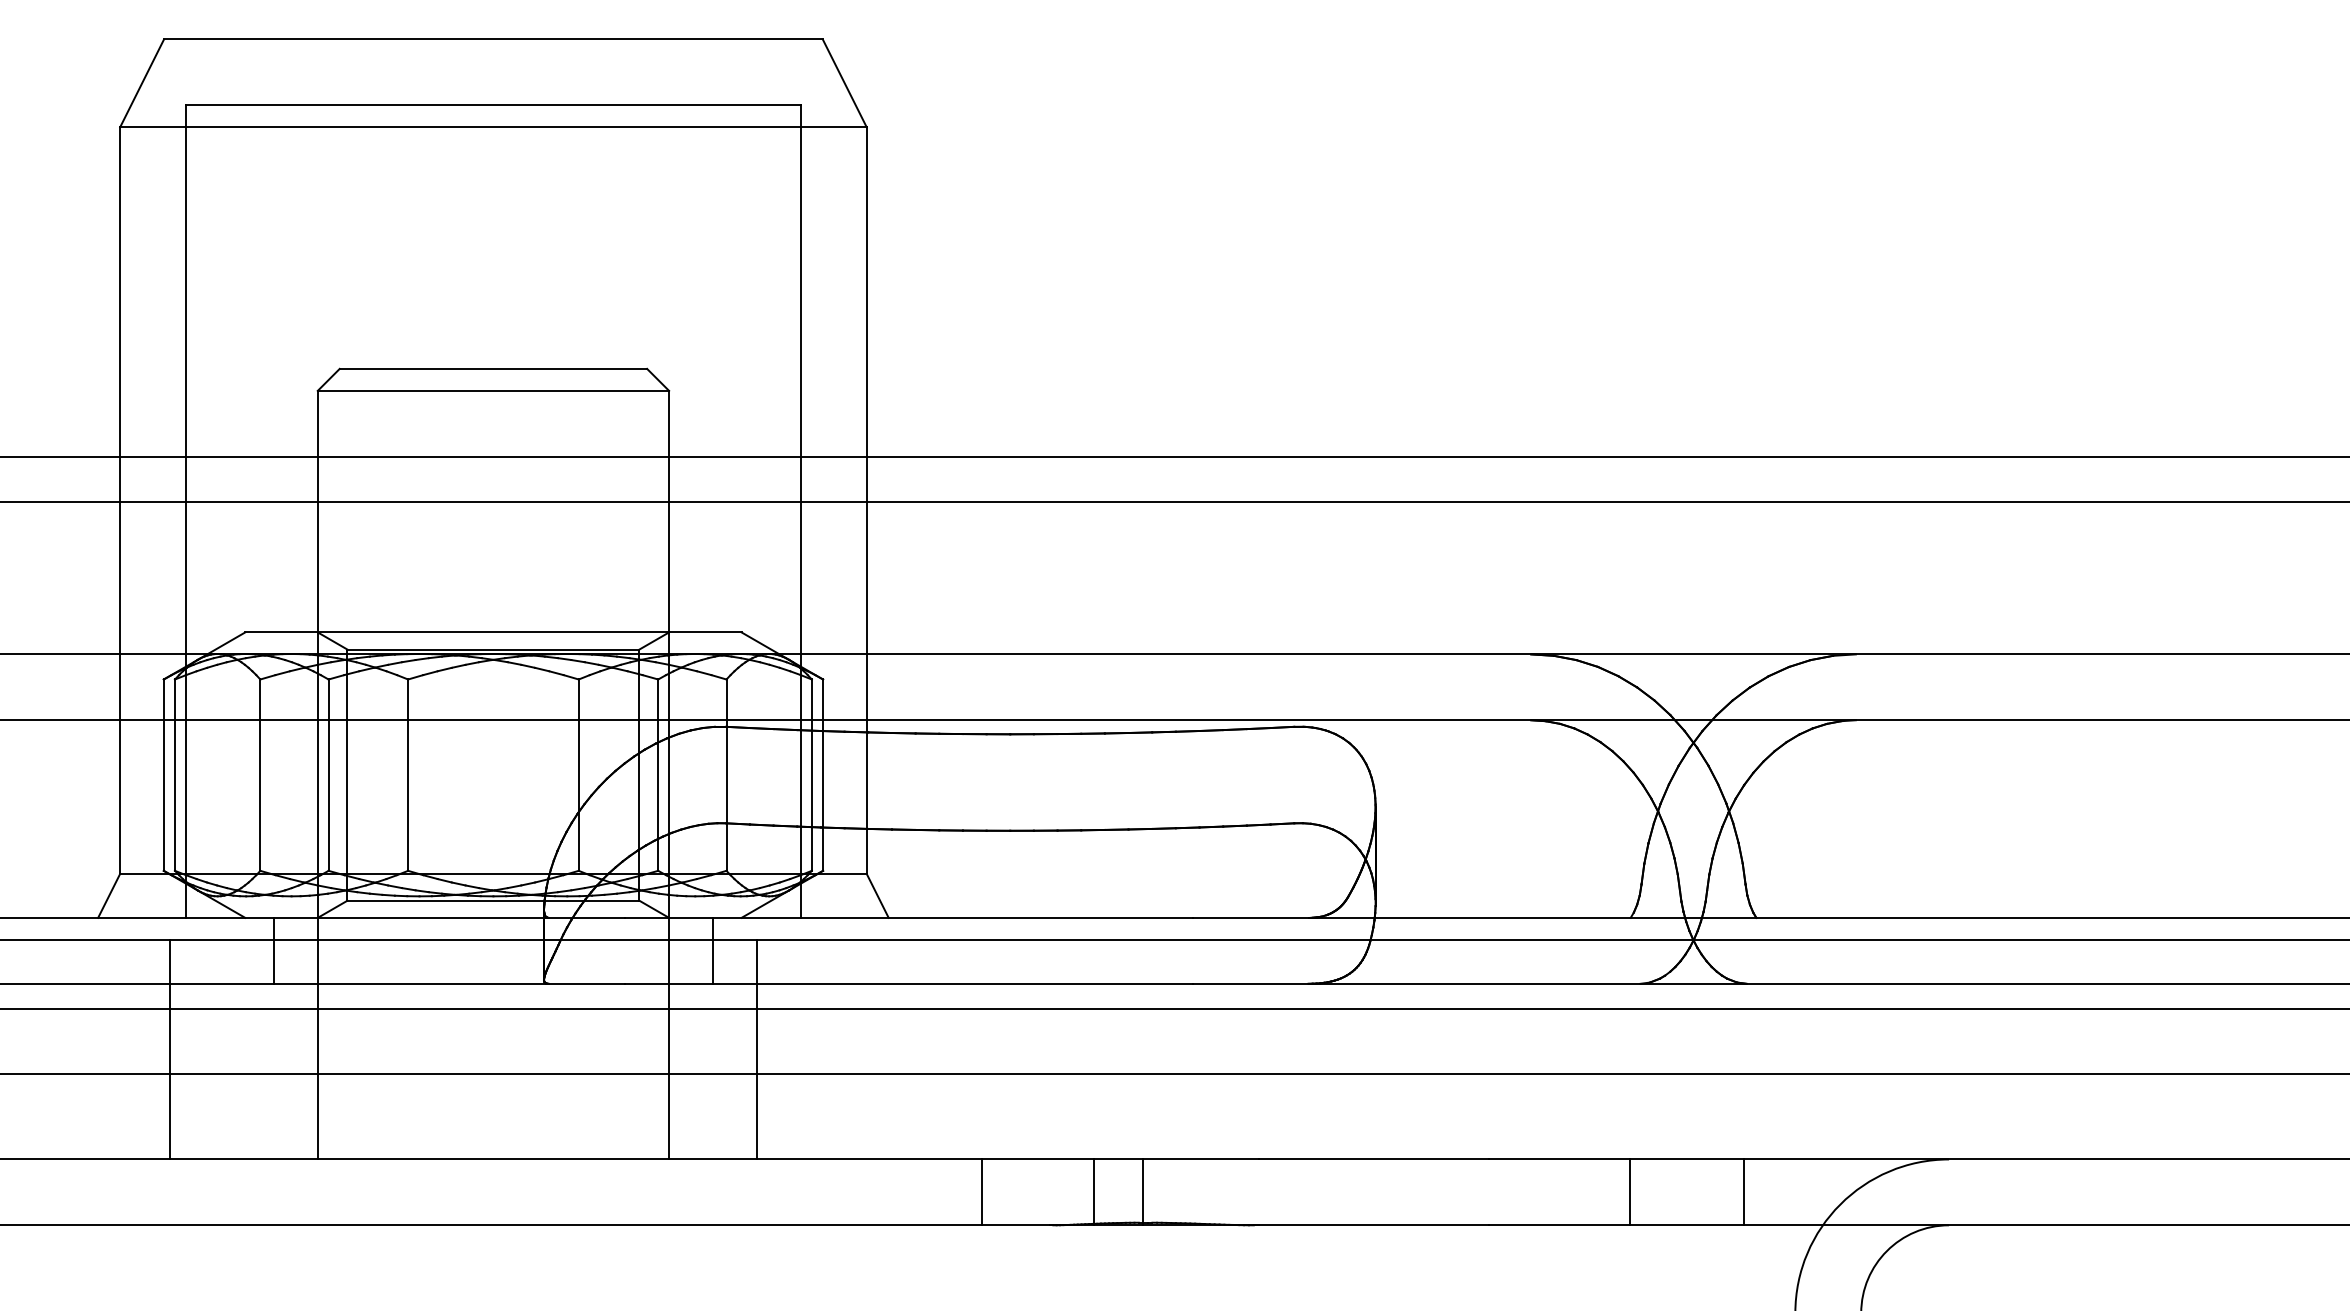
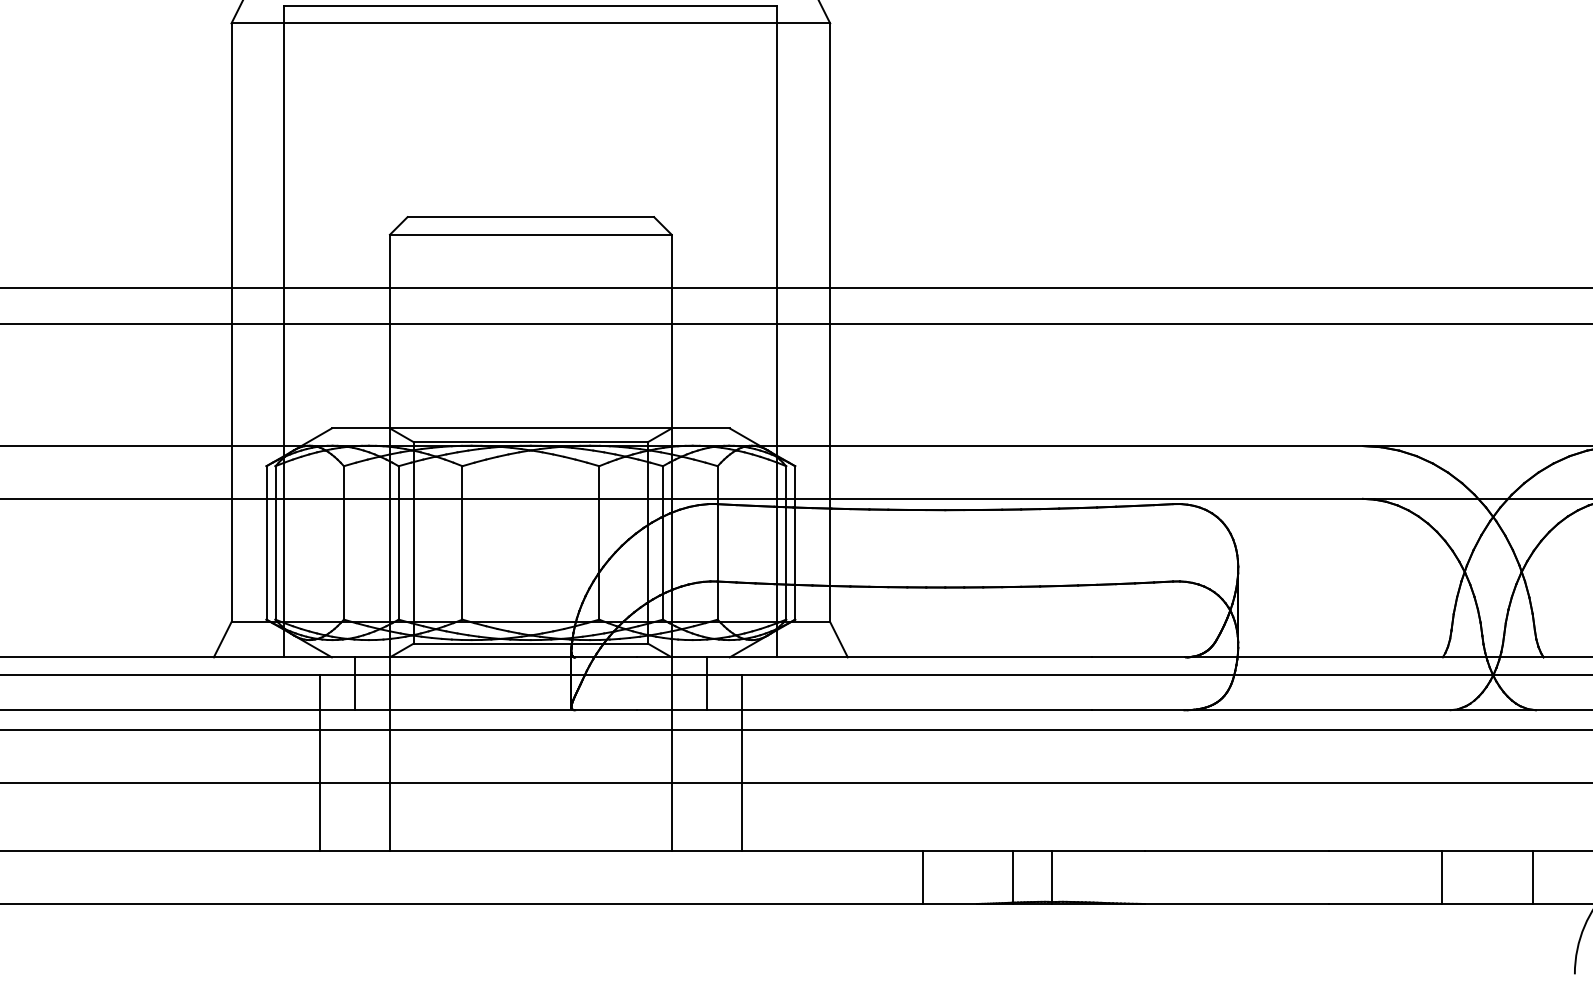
line: (169, 1049) -> (319, 762), moved

